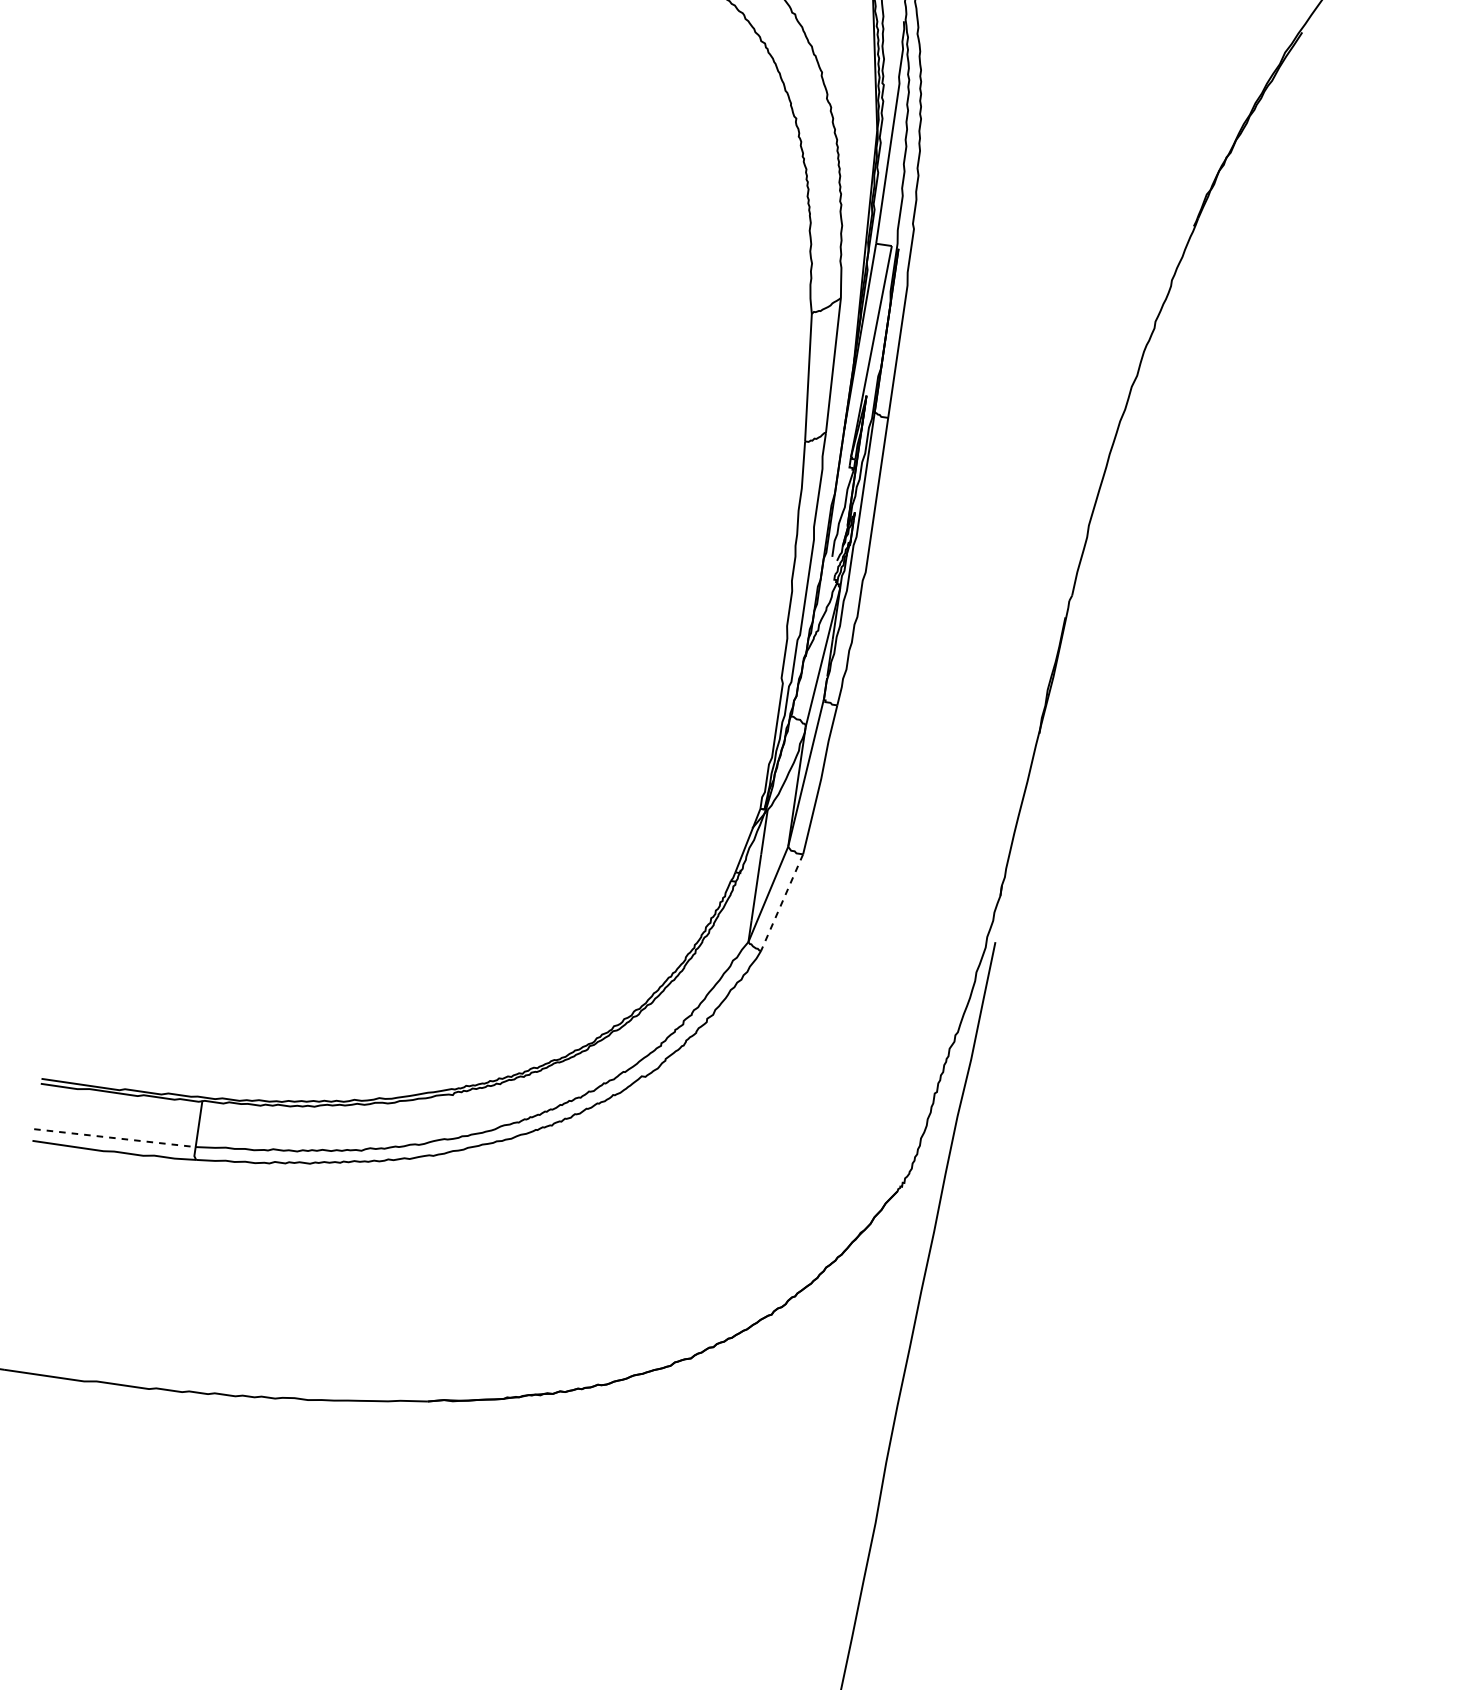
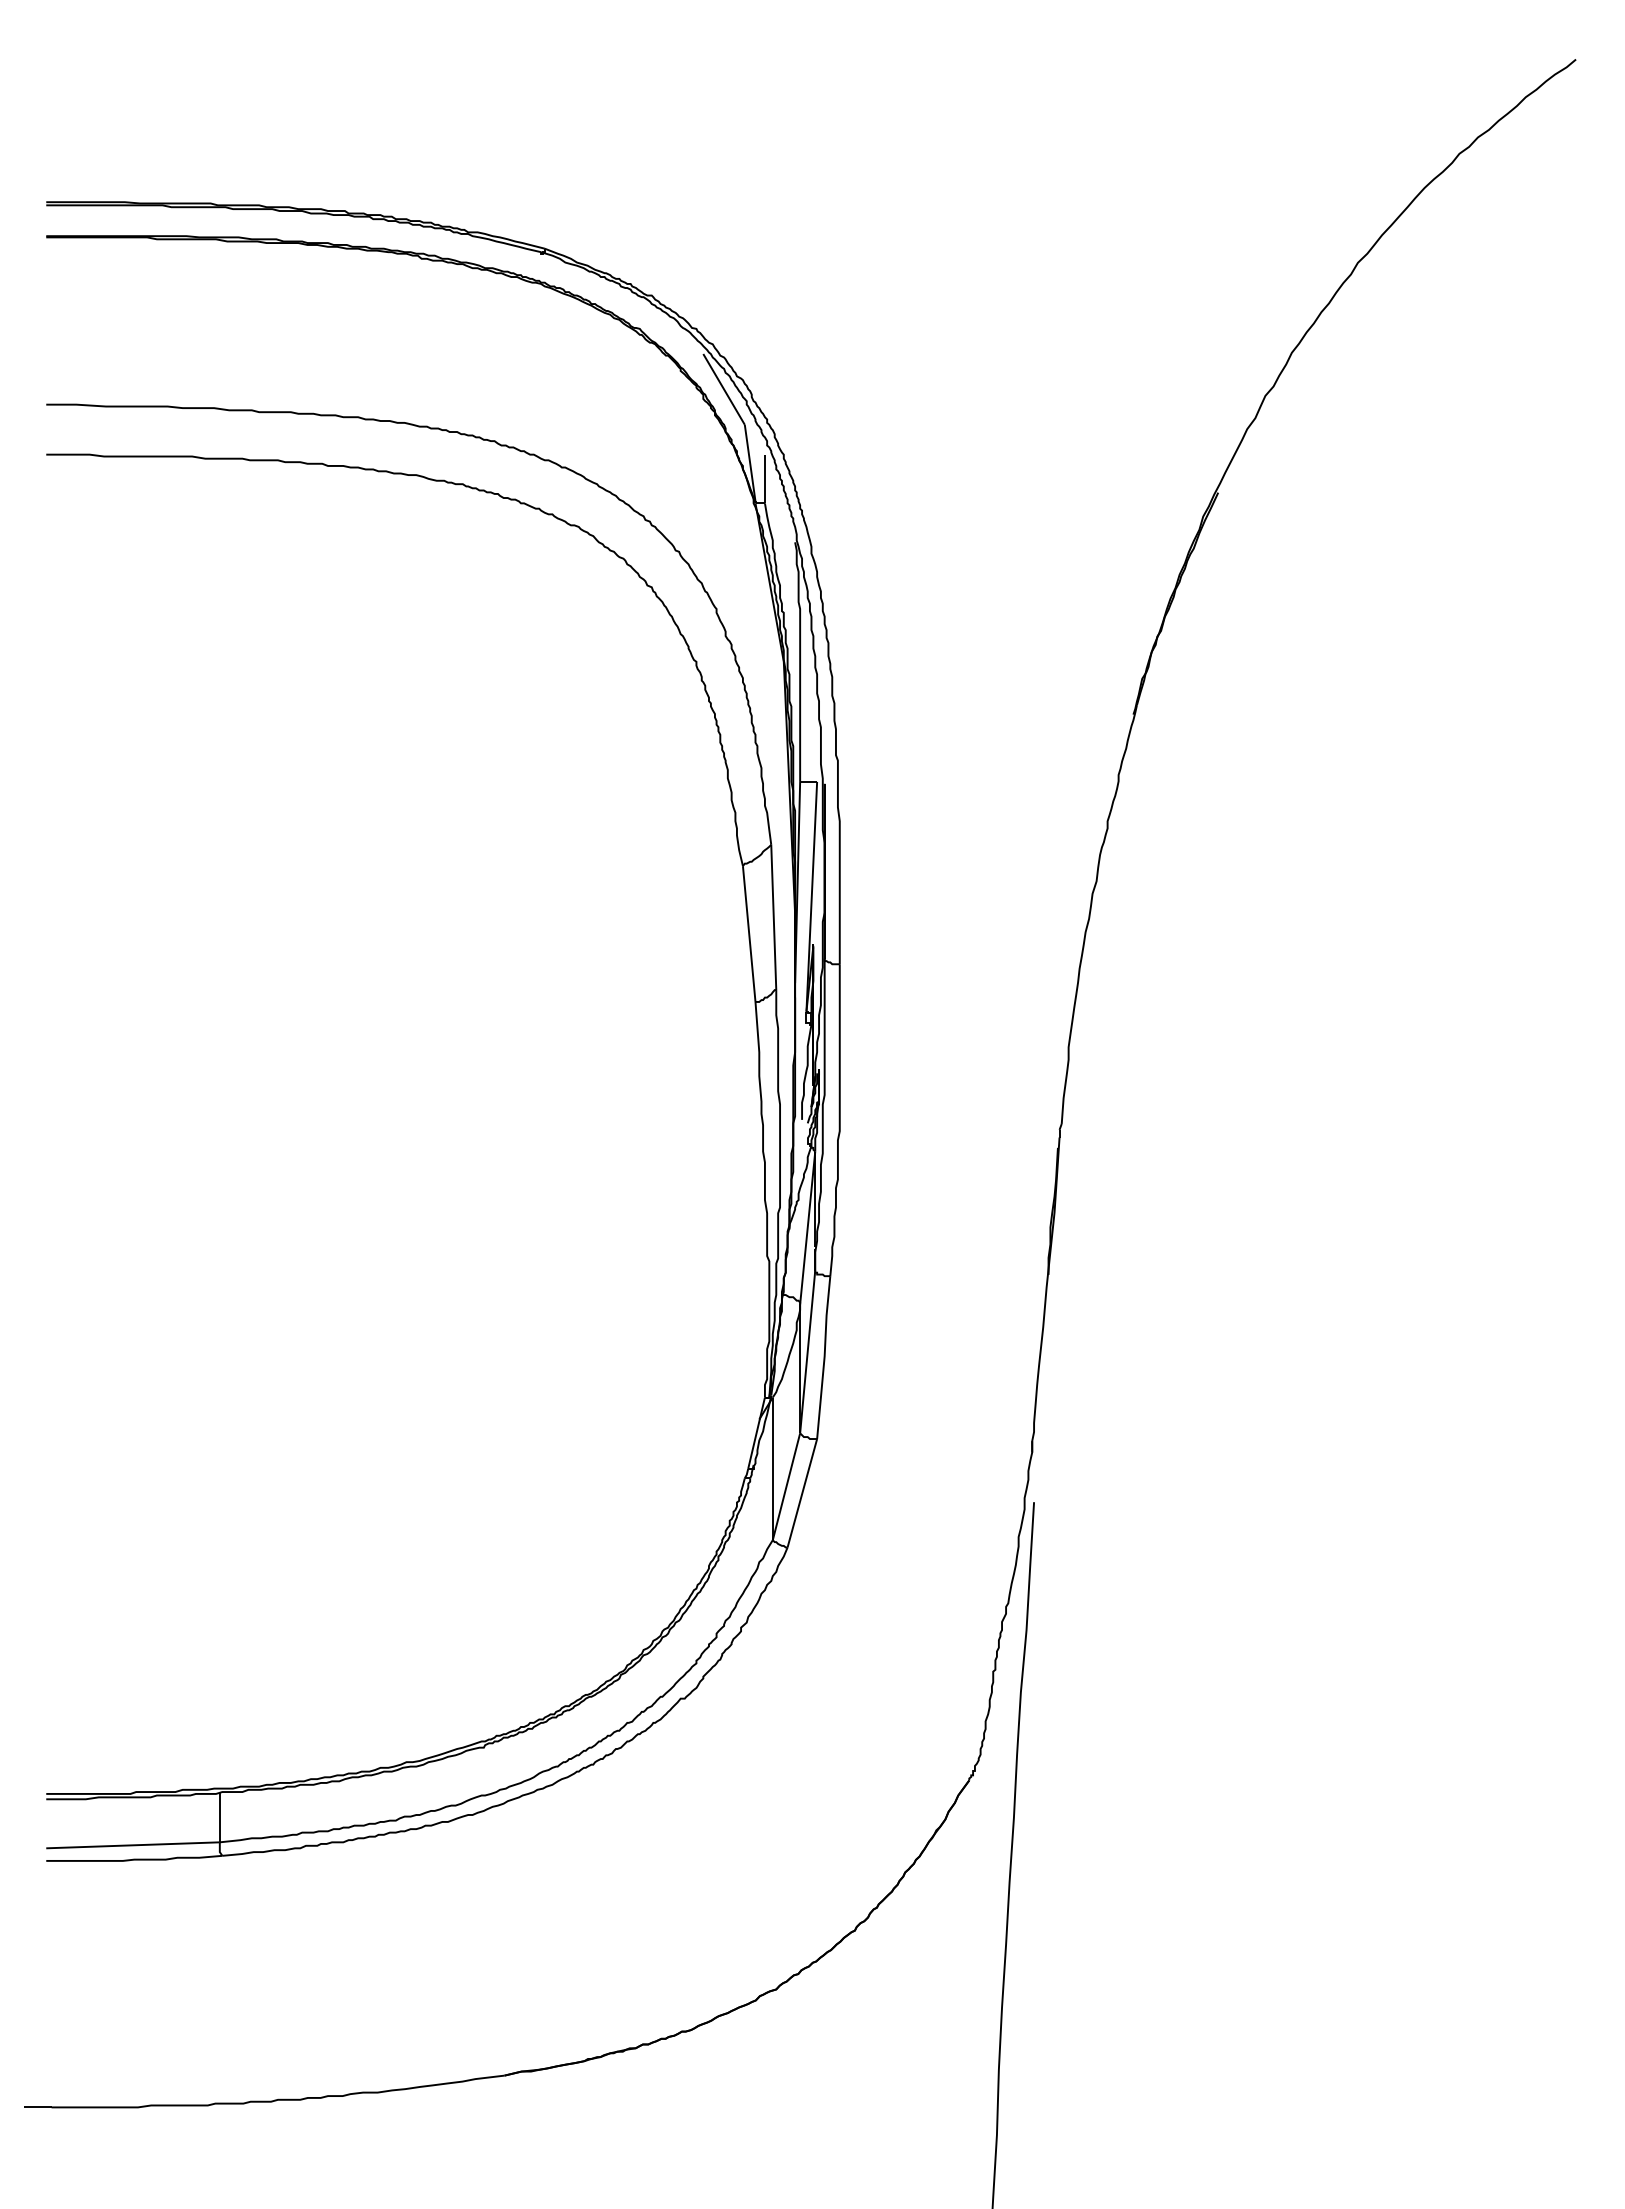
line: (782, 902) -> (802, 1493), dashed -> solid
line: (115, 1138) -> (133, 1845), dashed -> solid

